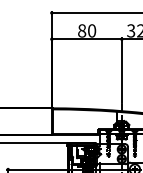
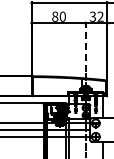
line: (121, 70) -> (85, 47), solid -> dashed

